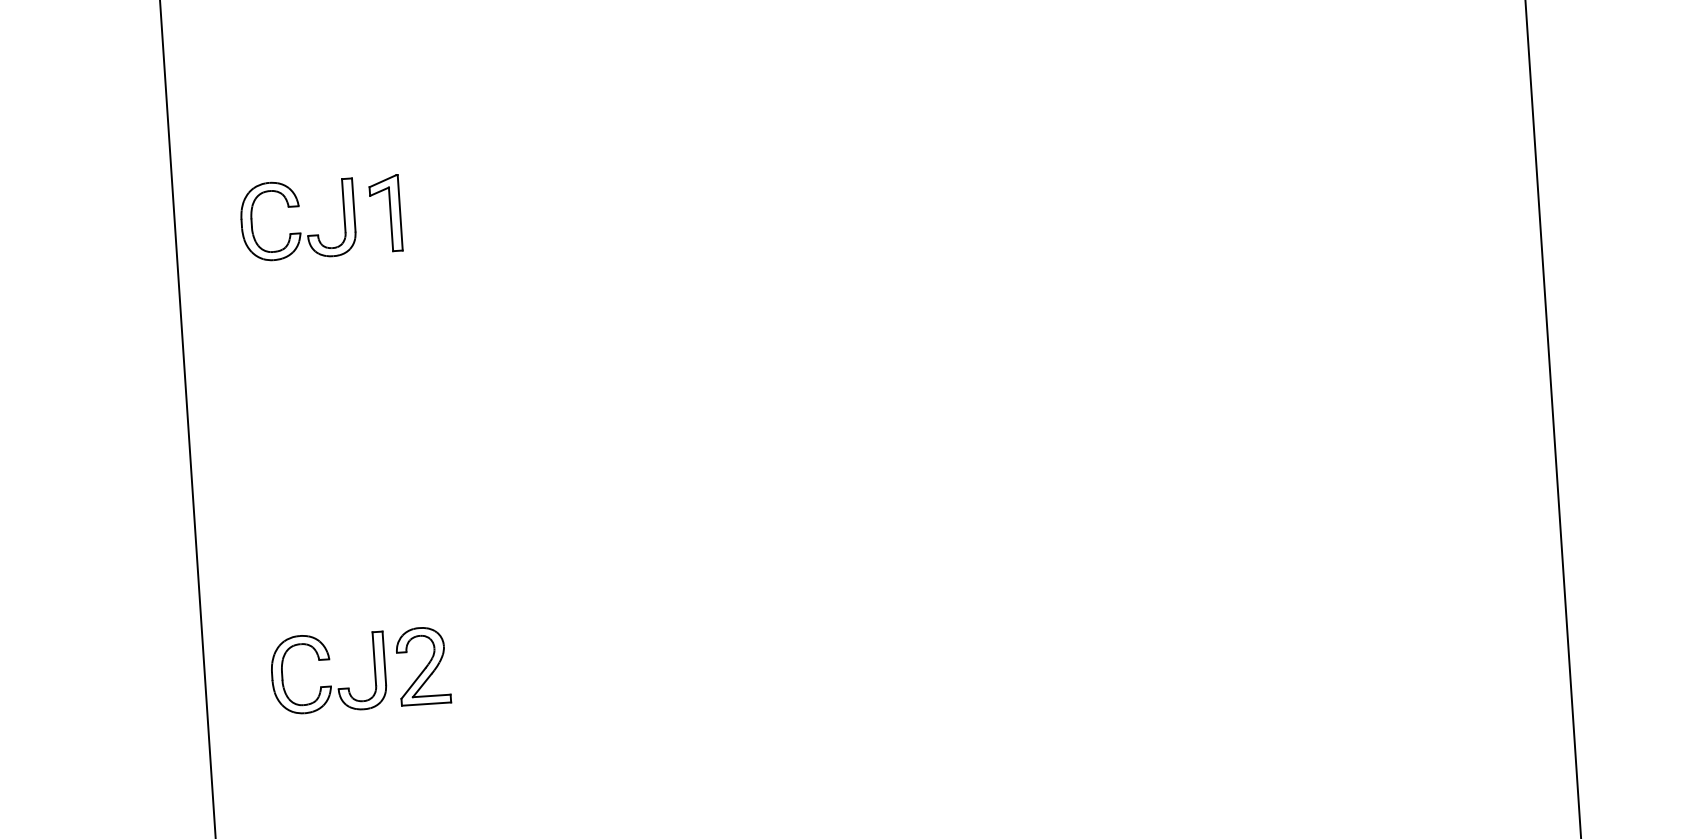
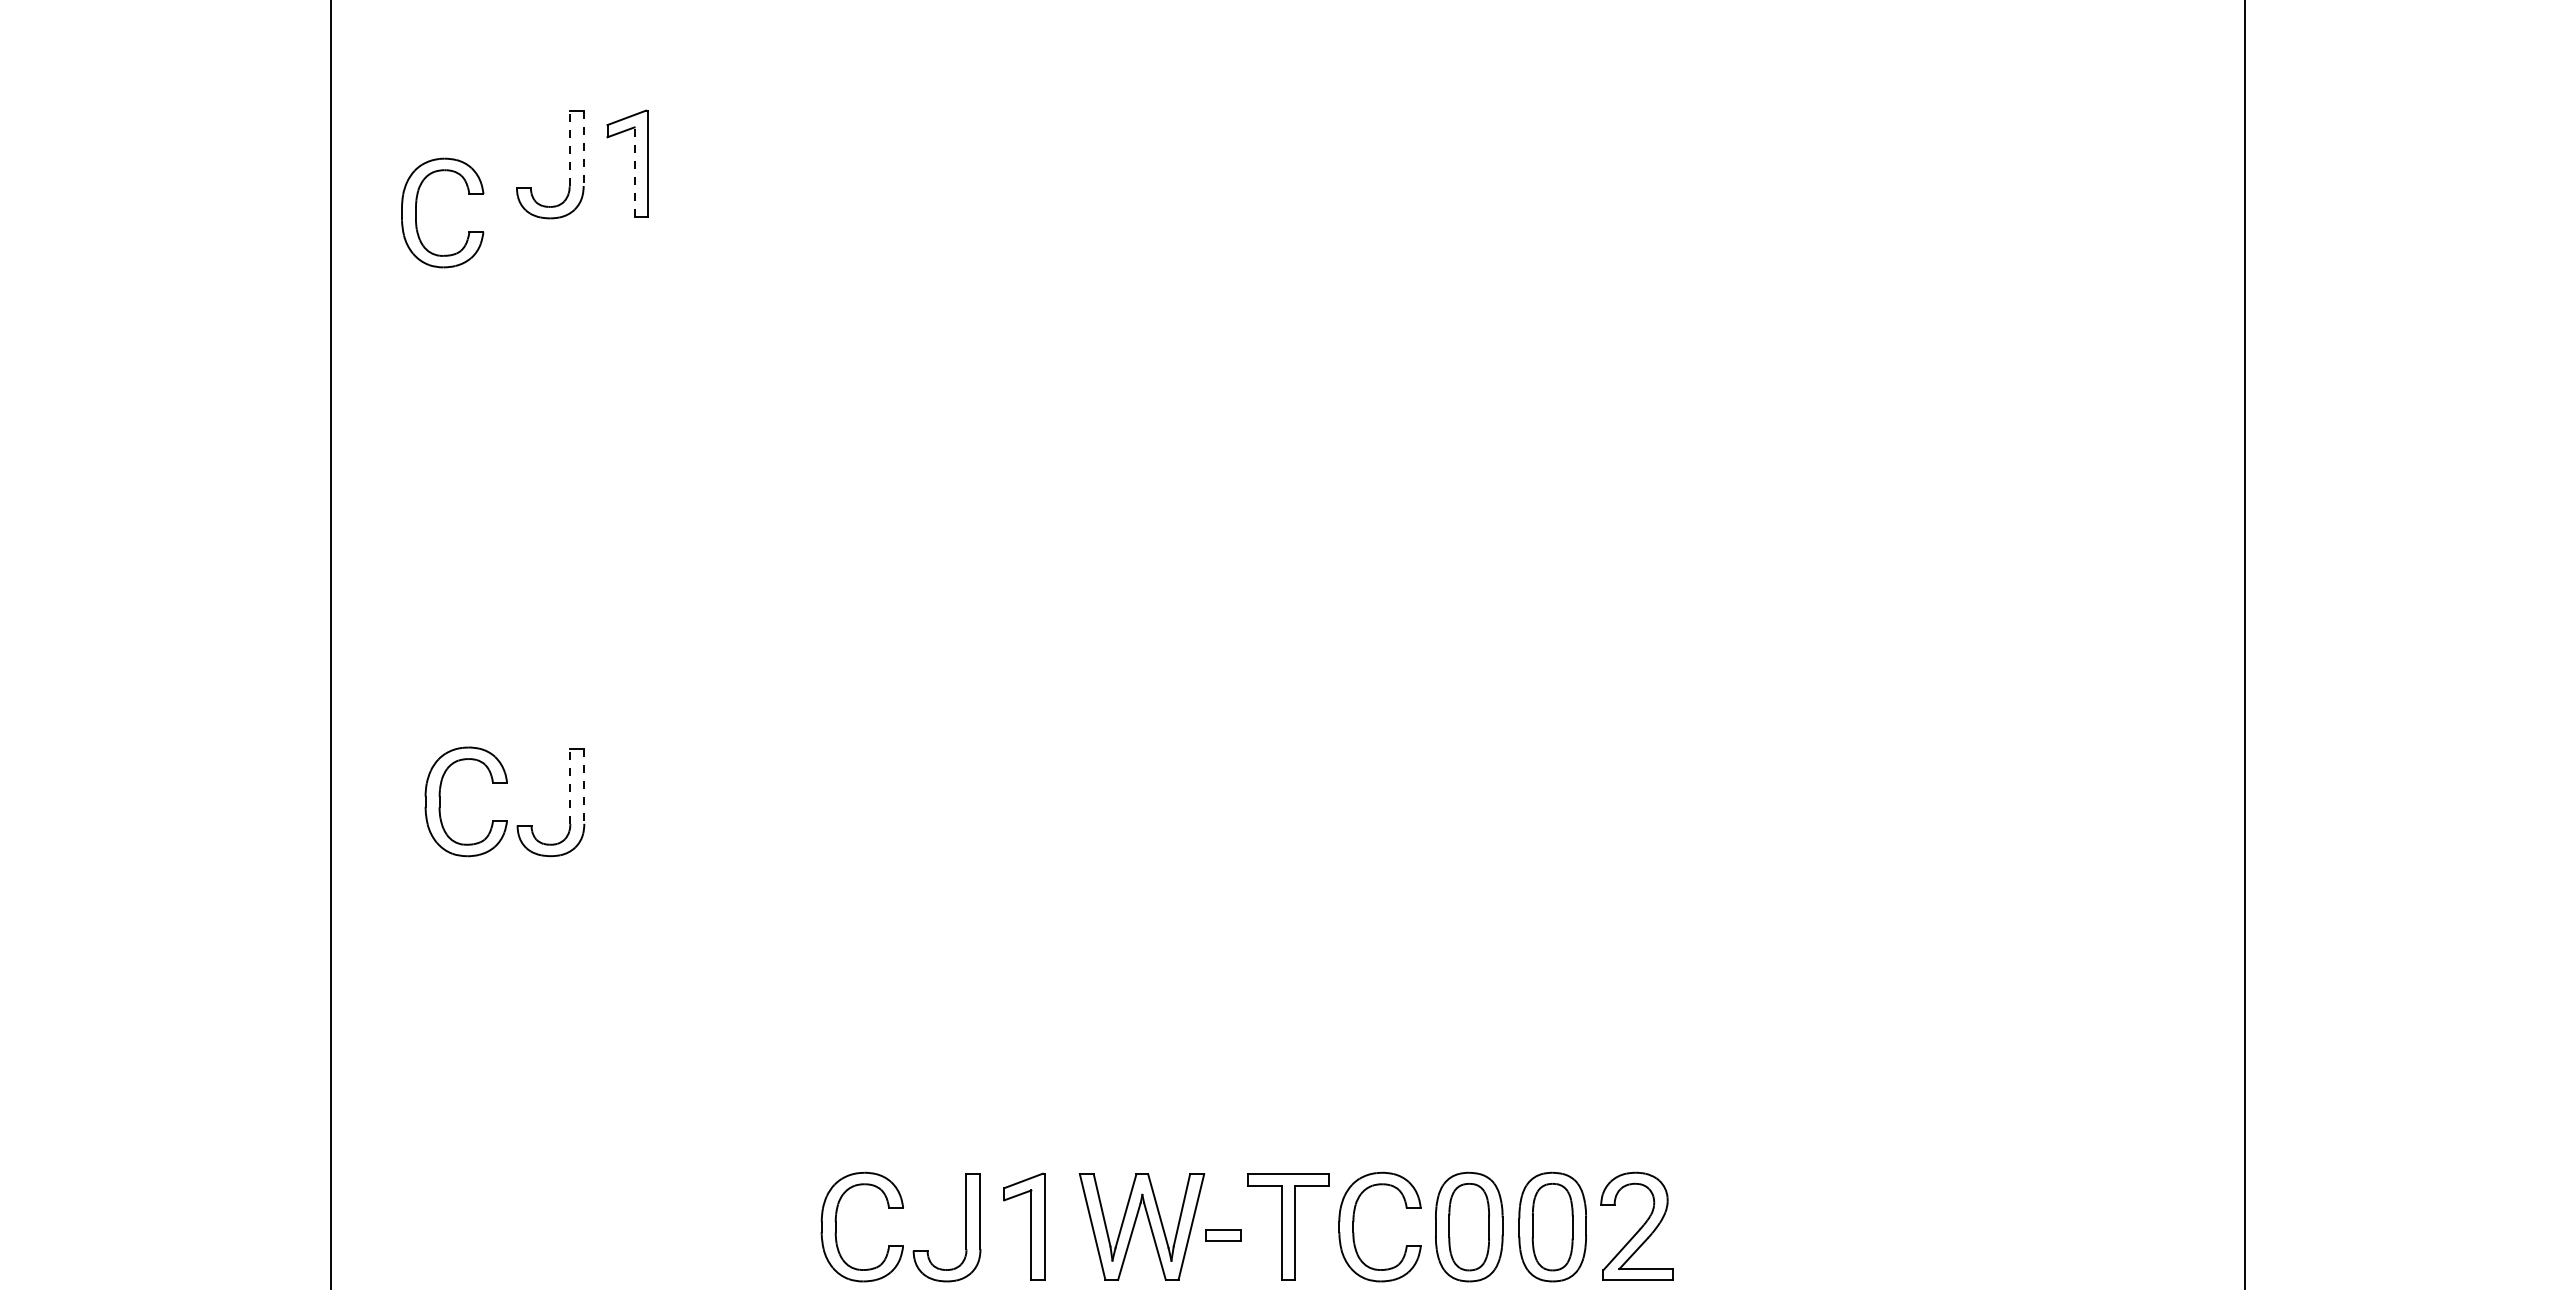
line: (343, 205) -> (569, 148), solid -> dashed
line: (353, 205) -> (583, 149), solid -> dashed
line: (390, 219) -> (634, 172), solid -> dashed
part: (252, 222) -> (416, 212), moved
line: (374, 658) -> (570, 786), solid -> dashed
line: (384, 658) -> (584, 786), solid -> dashed
part: (422, 665) -> (637, 800), removed

